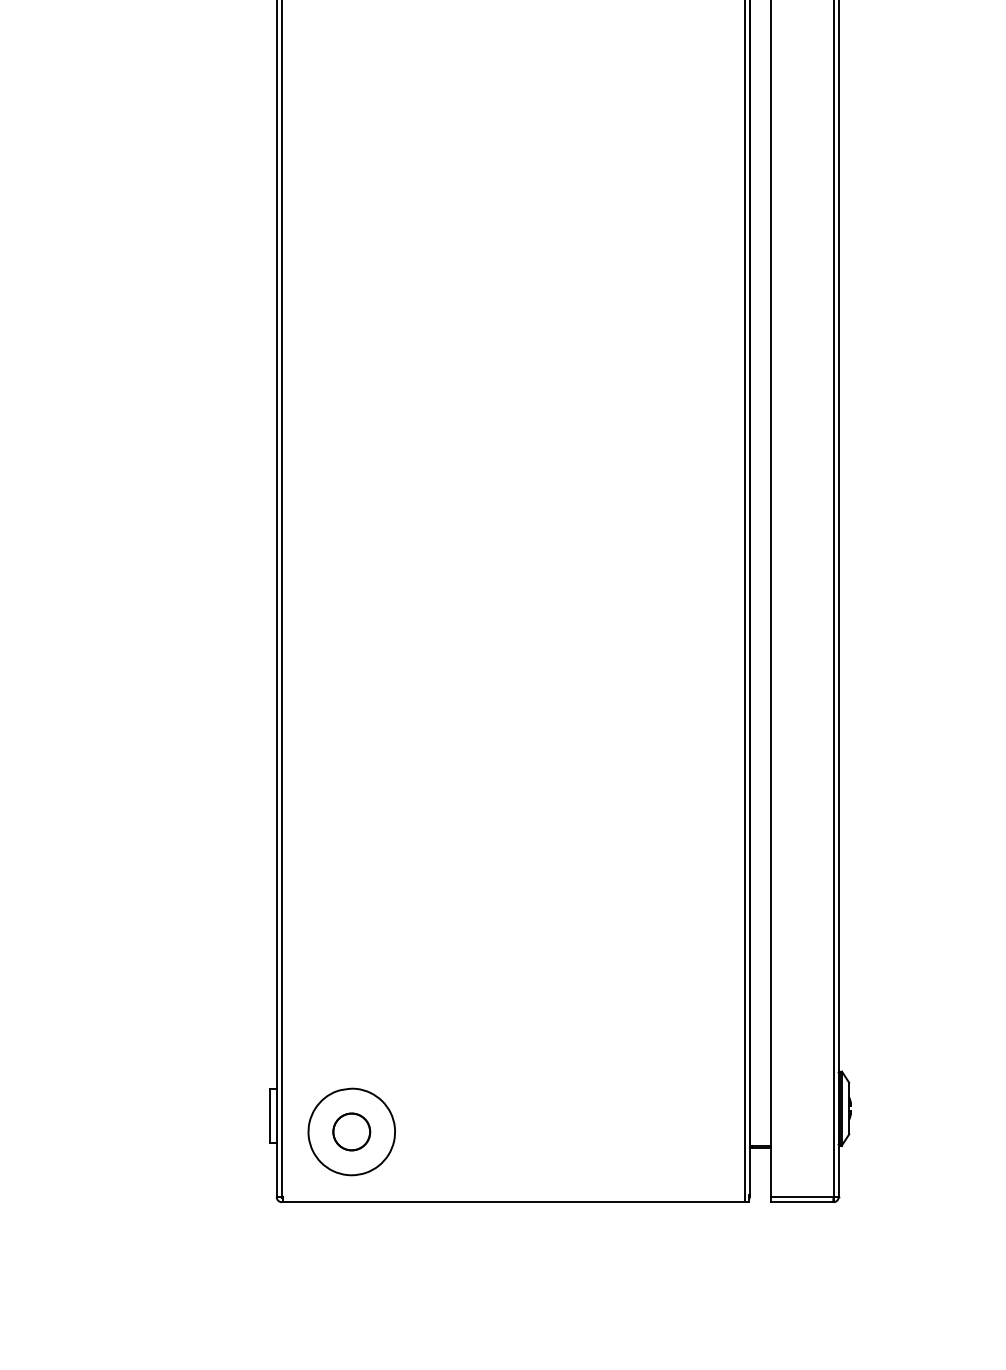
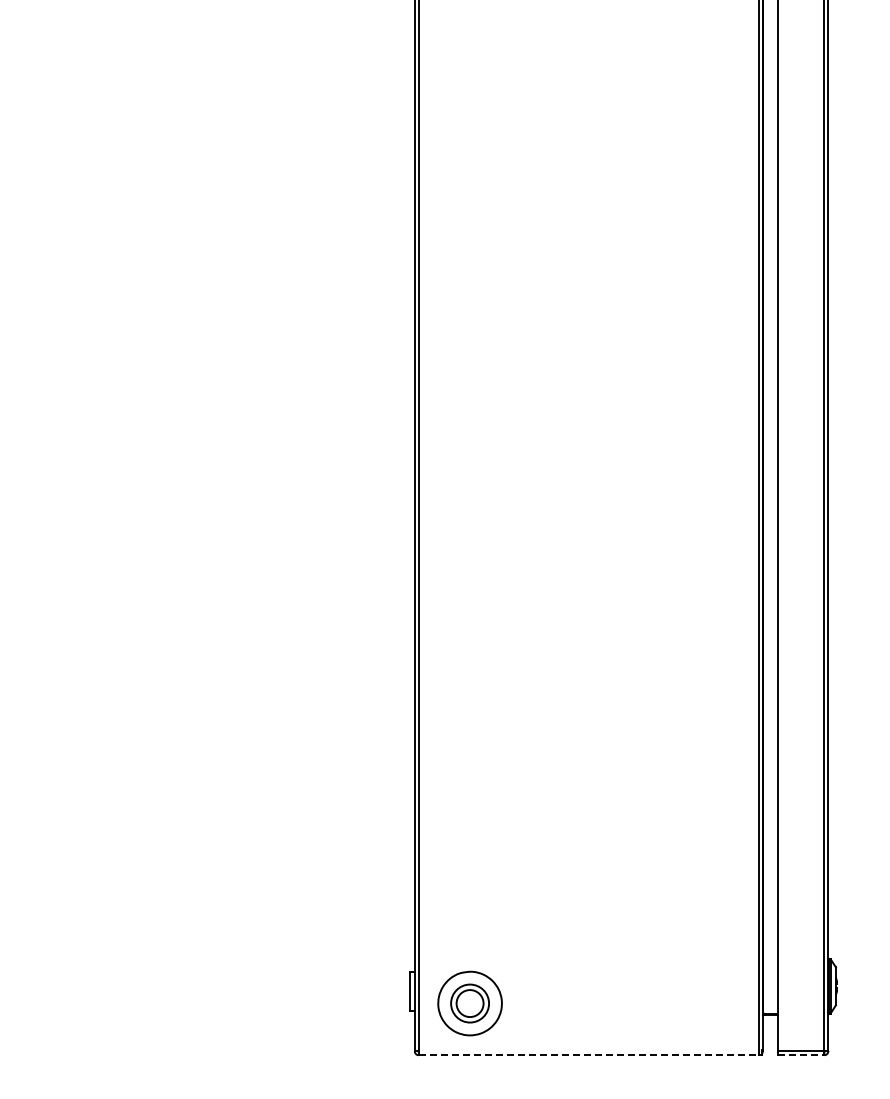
circle: (350, 1131) -> (469, 1003), size x1.4
line: (514, 1202) -> (589, 1055), solid -> dashed
line: (802, 1202) -> (801, 1055), solid -> dashed

